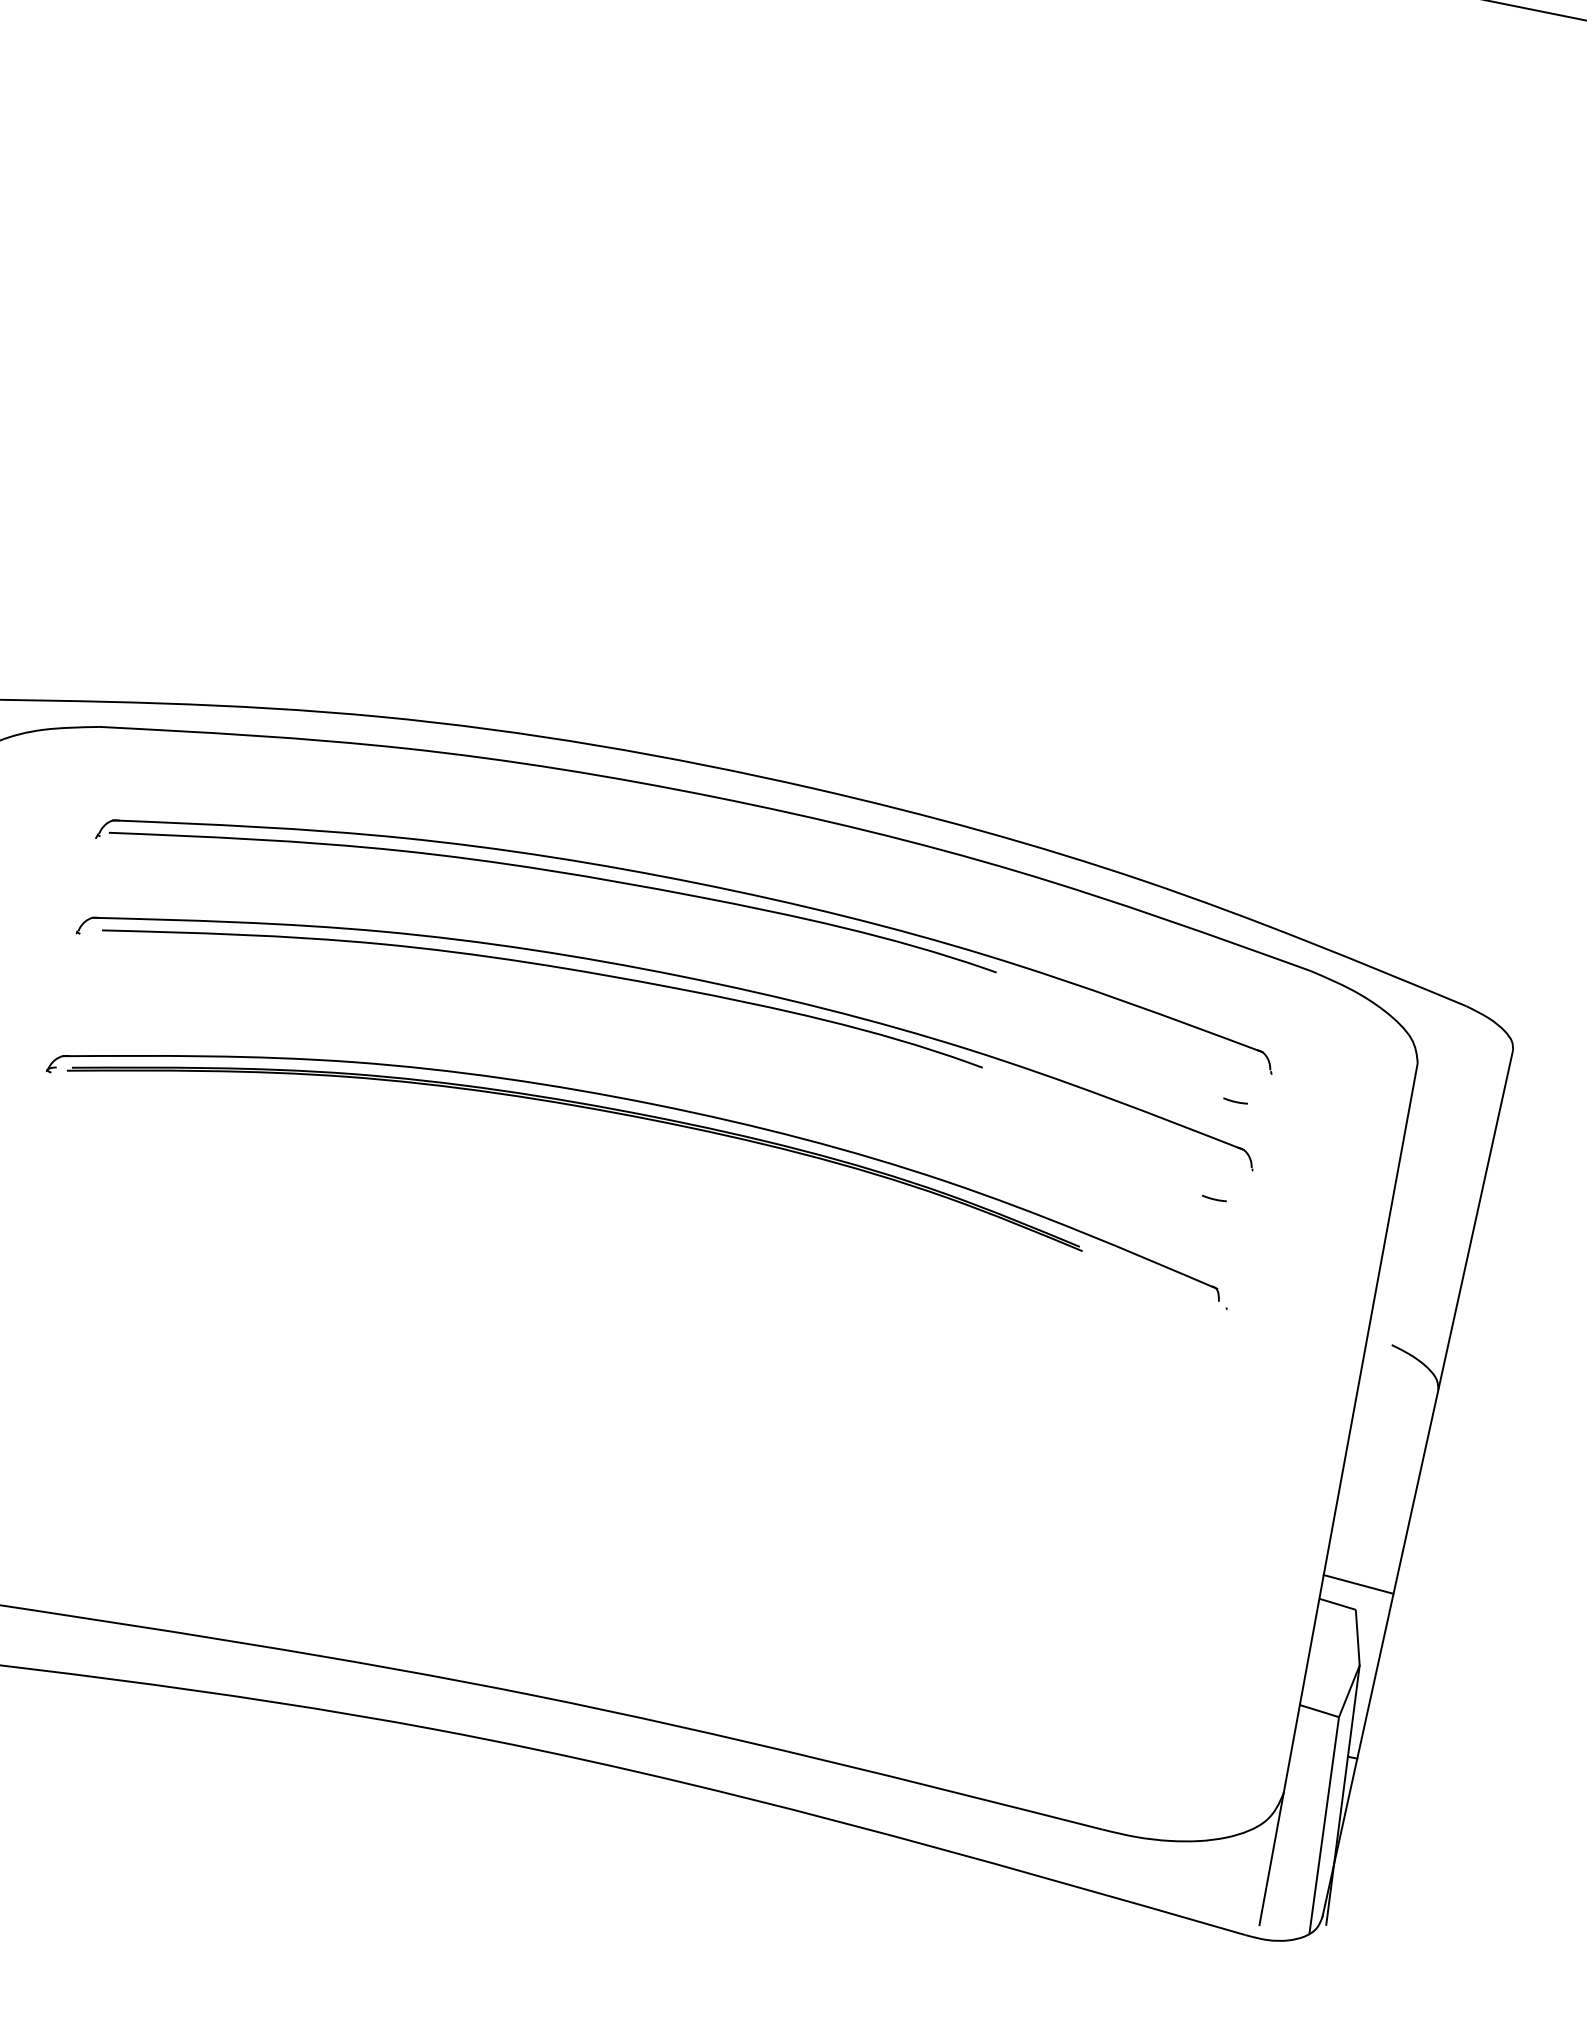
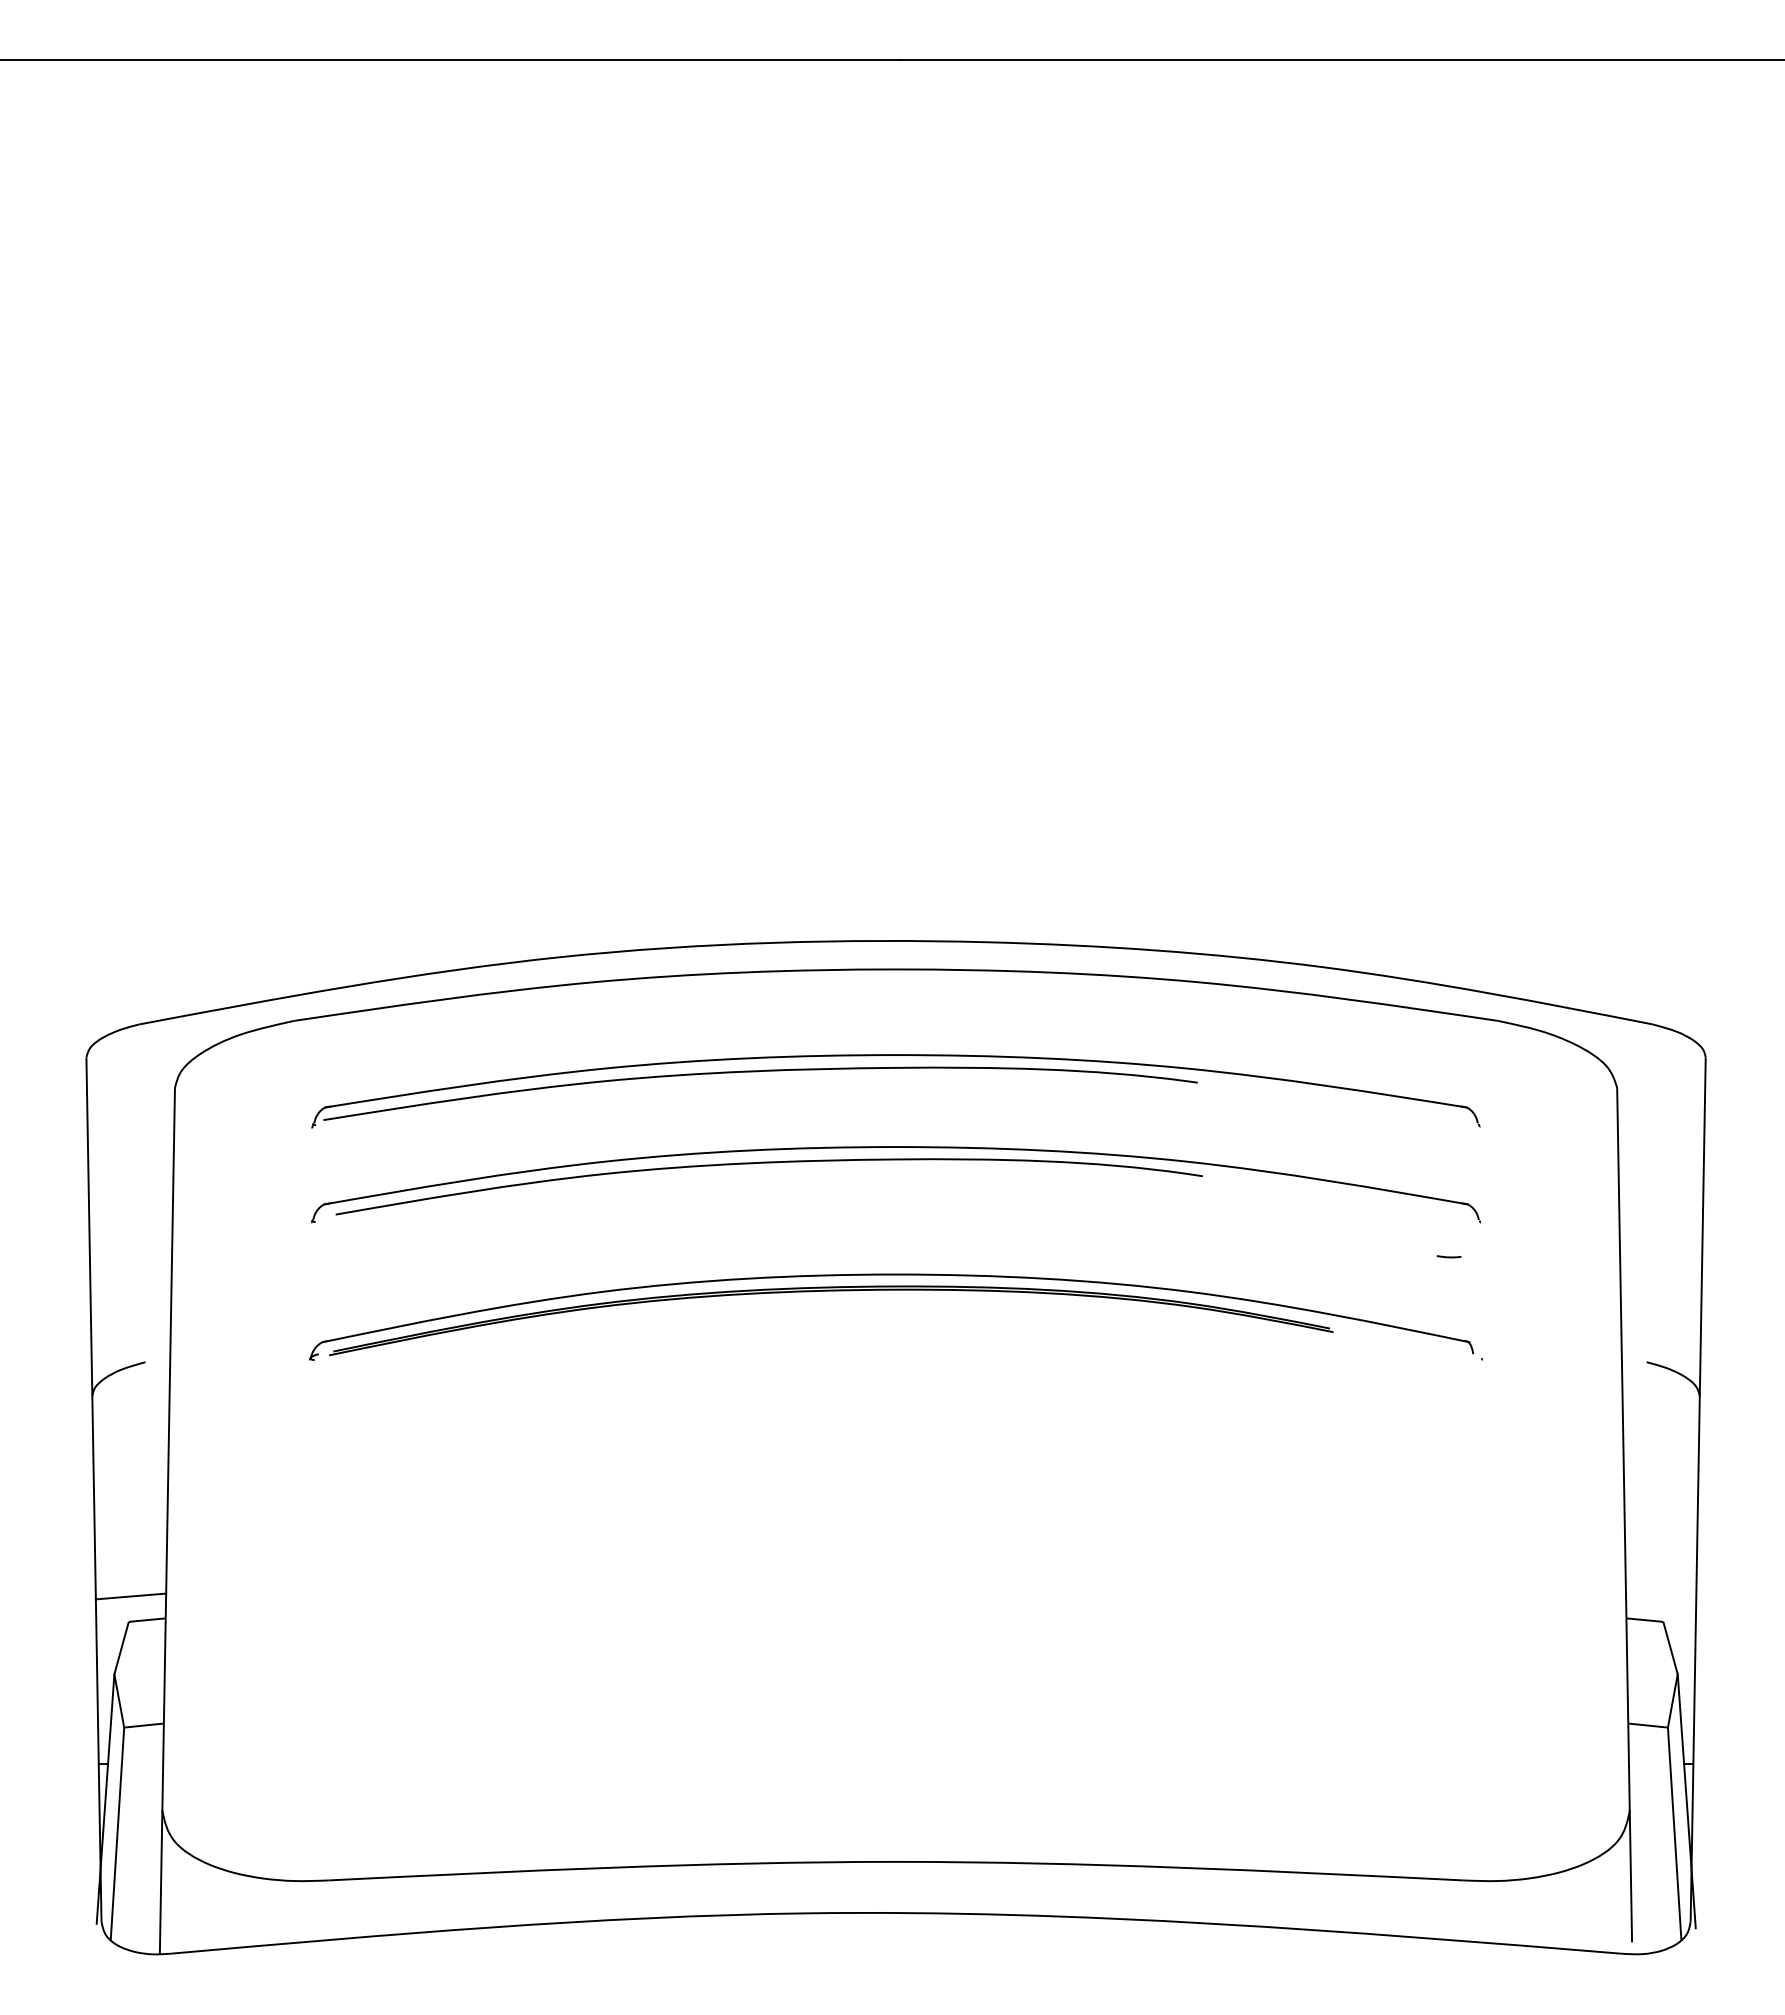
line: (1235, 1101) -> (1450, 1159), removed
line: (1359, 1583) -> (1661, 1596), removed

